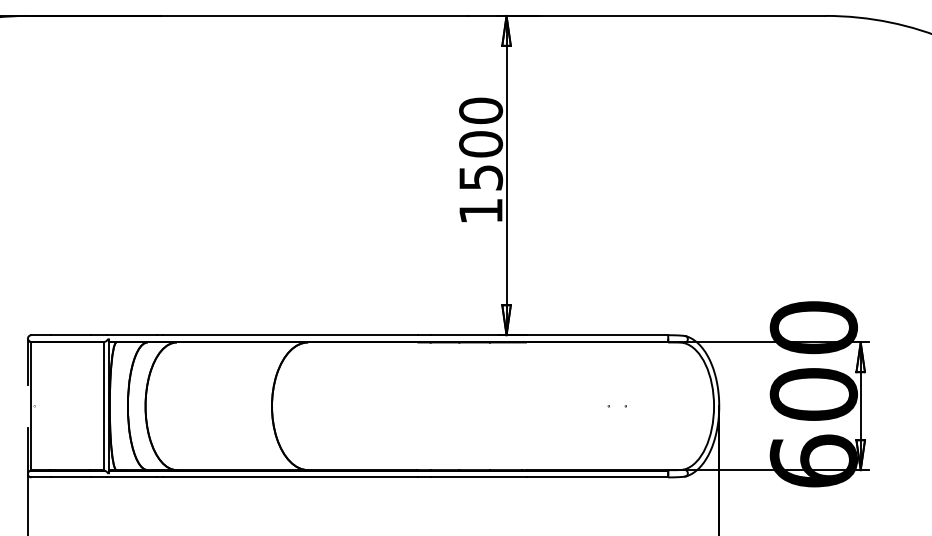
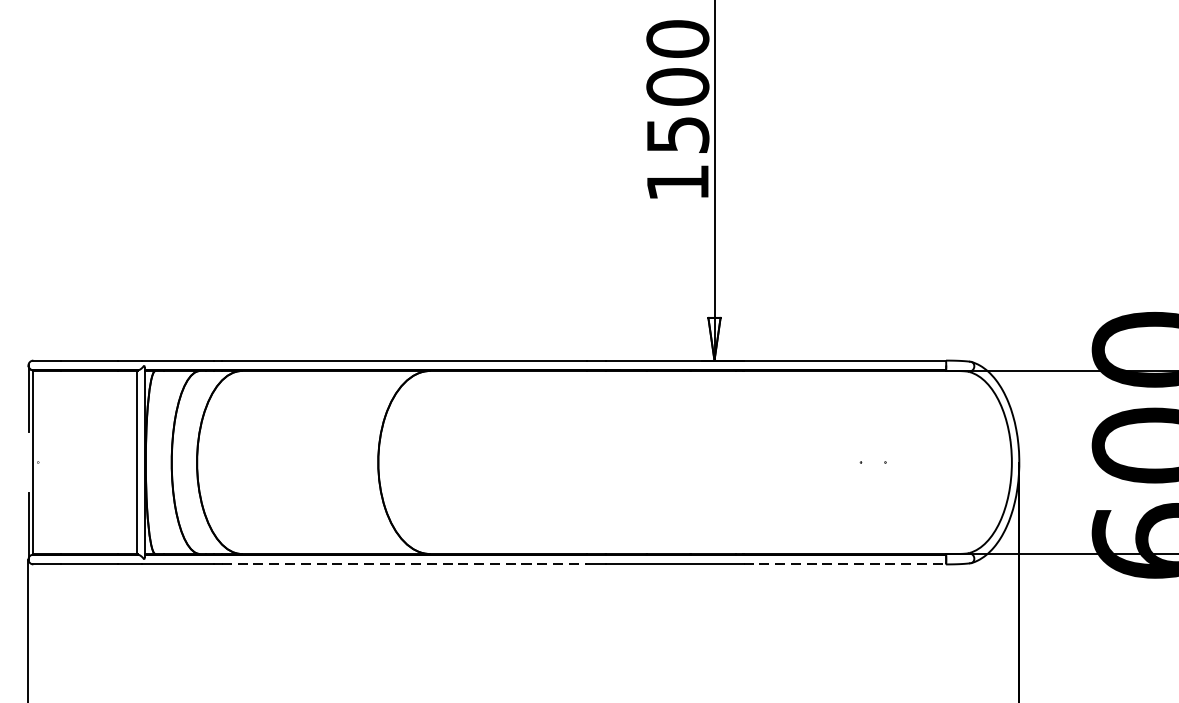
line: (290, 477) -> (404, 564), solid -> dashed
line: (597, 477) -> (844, 564), solid -> dashed

